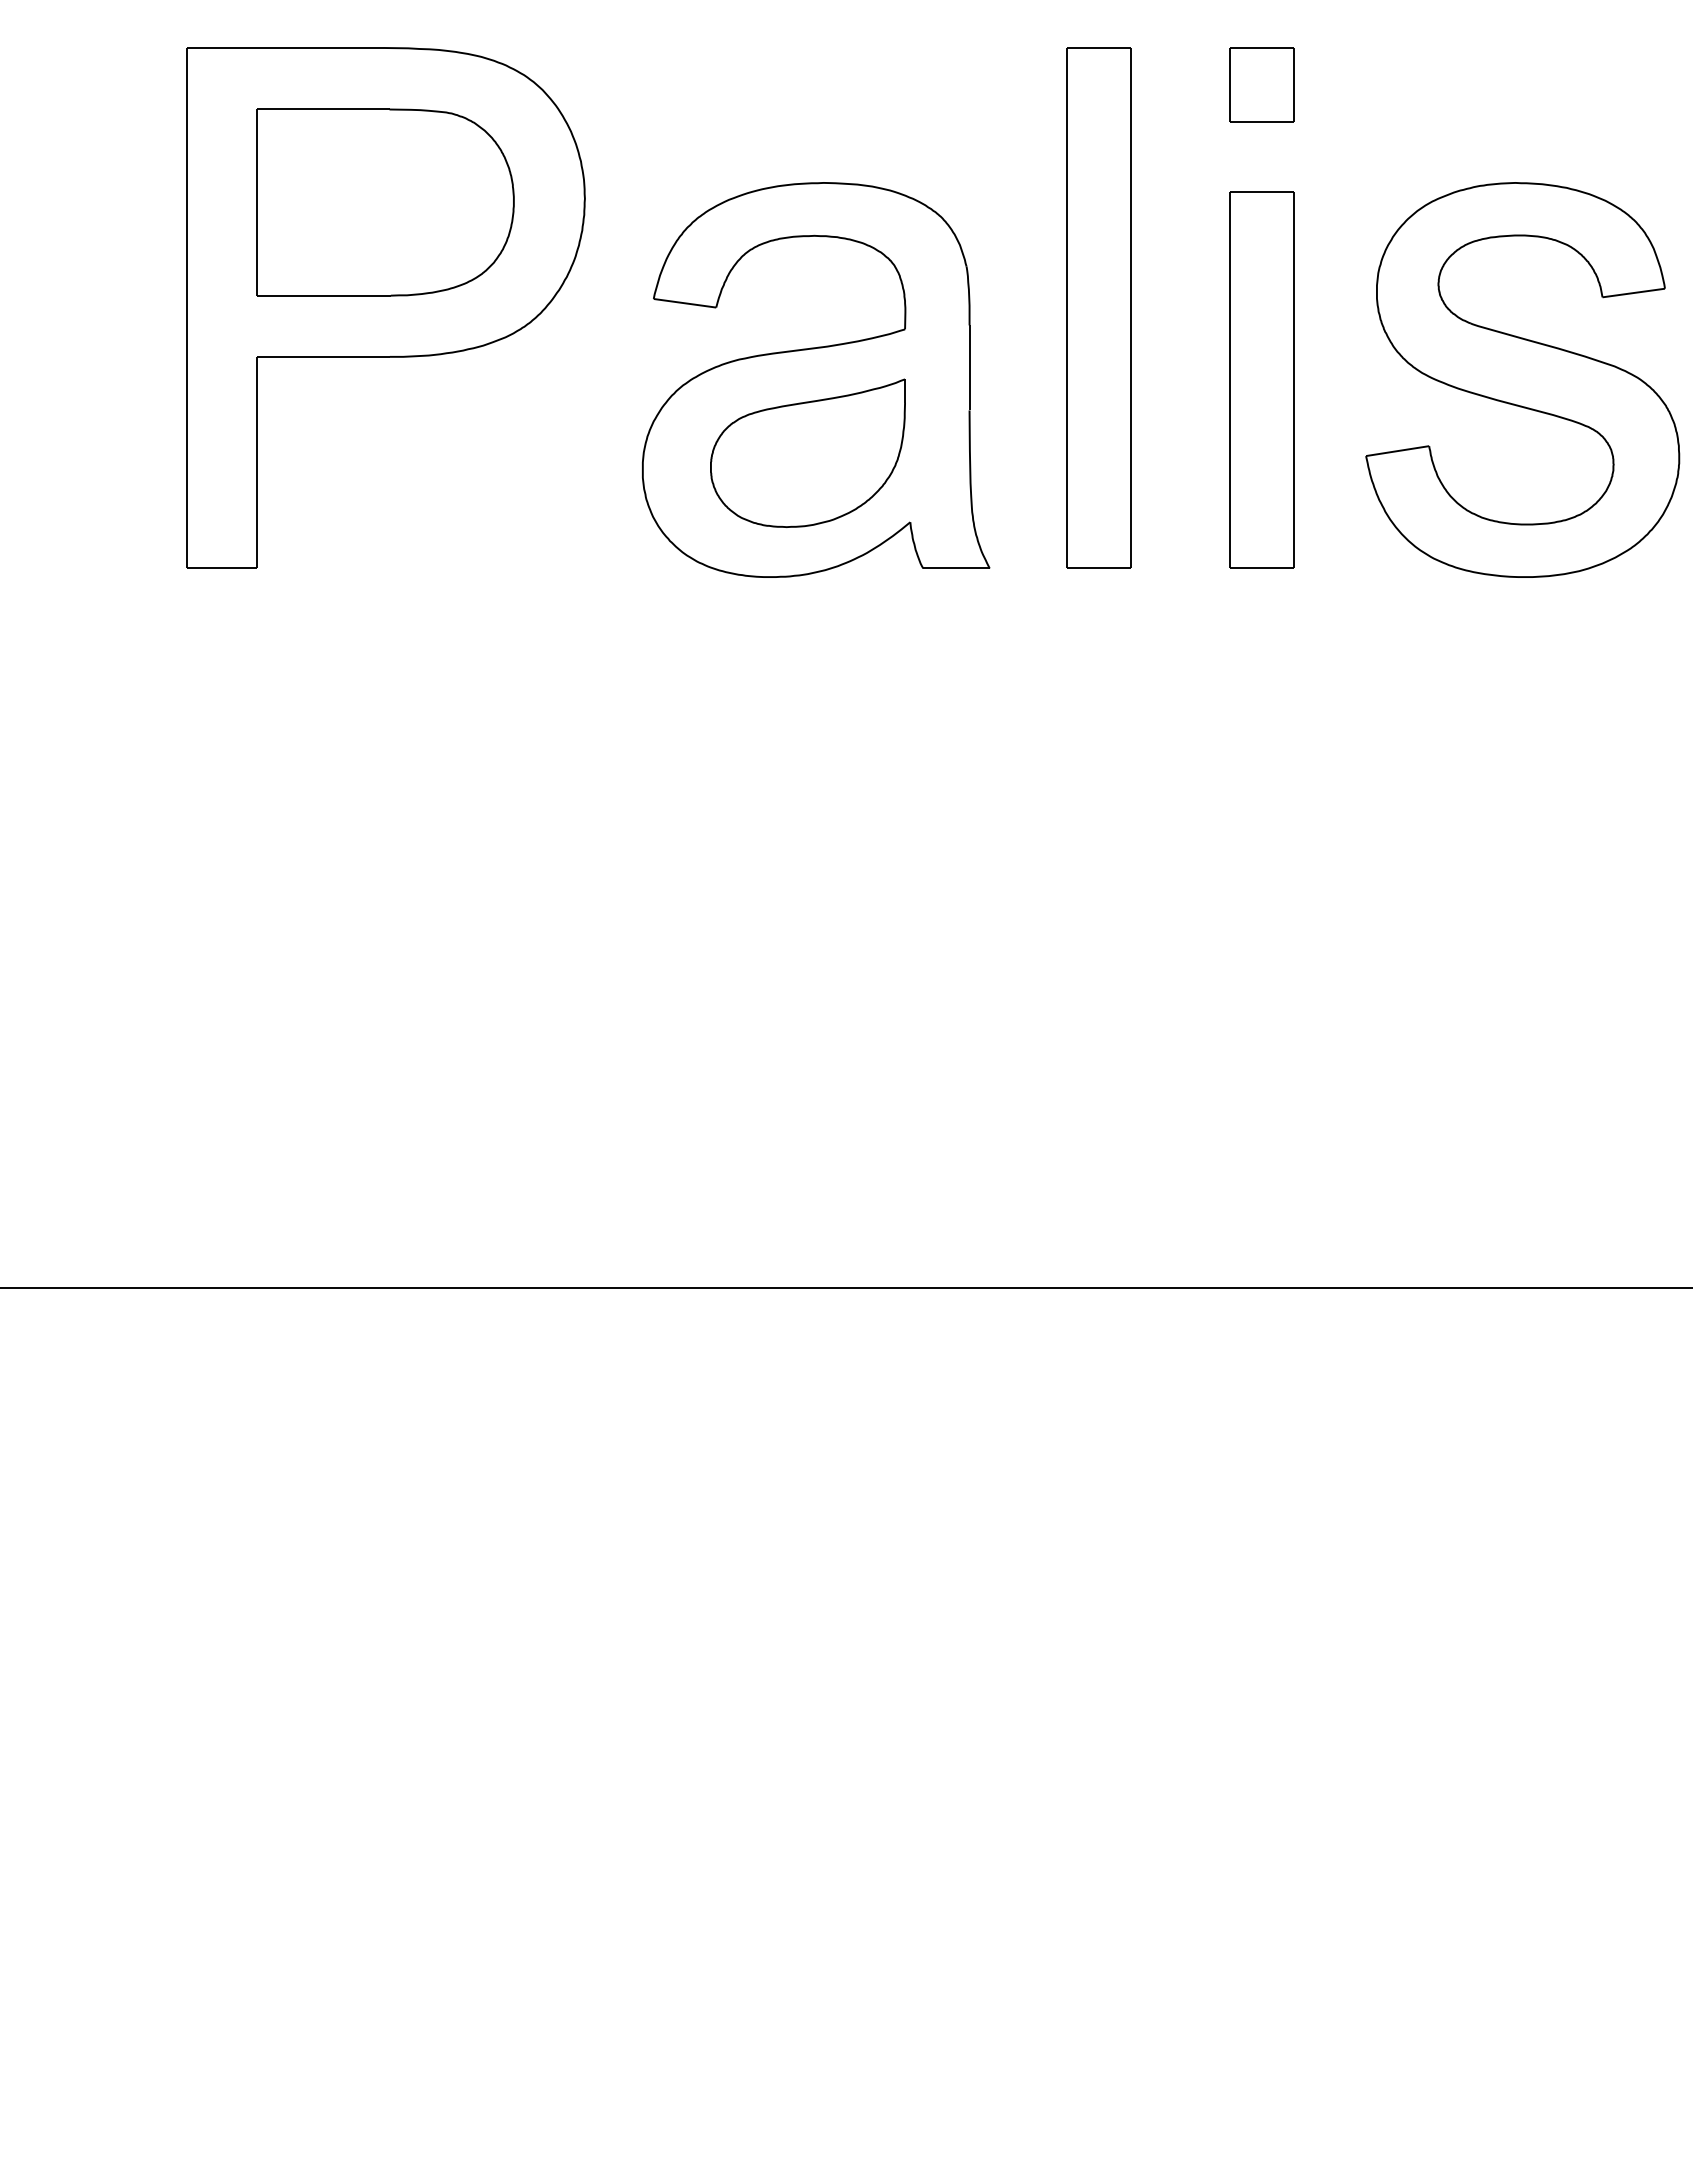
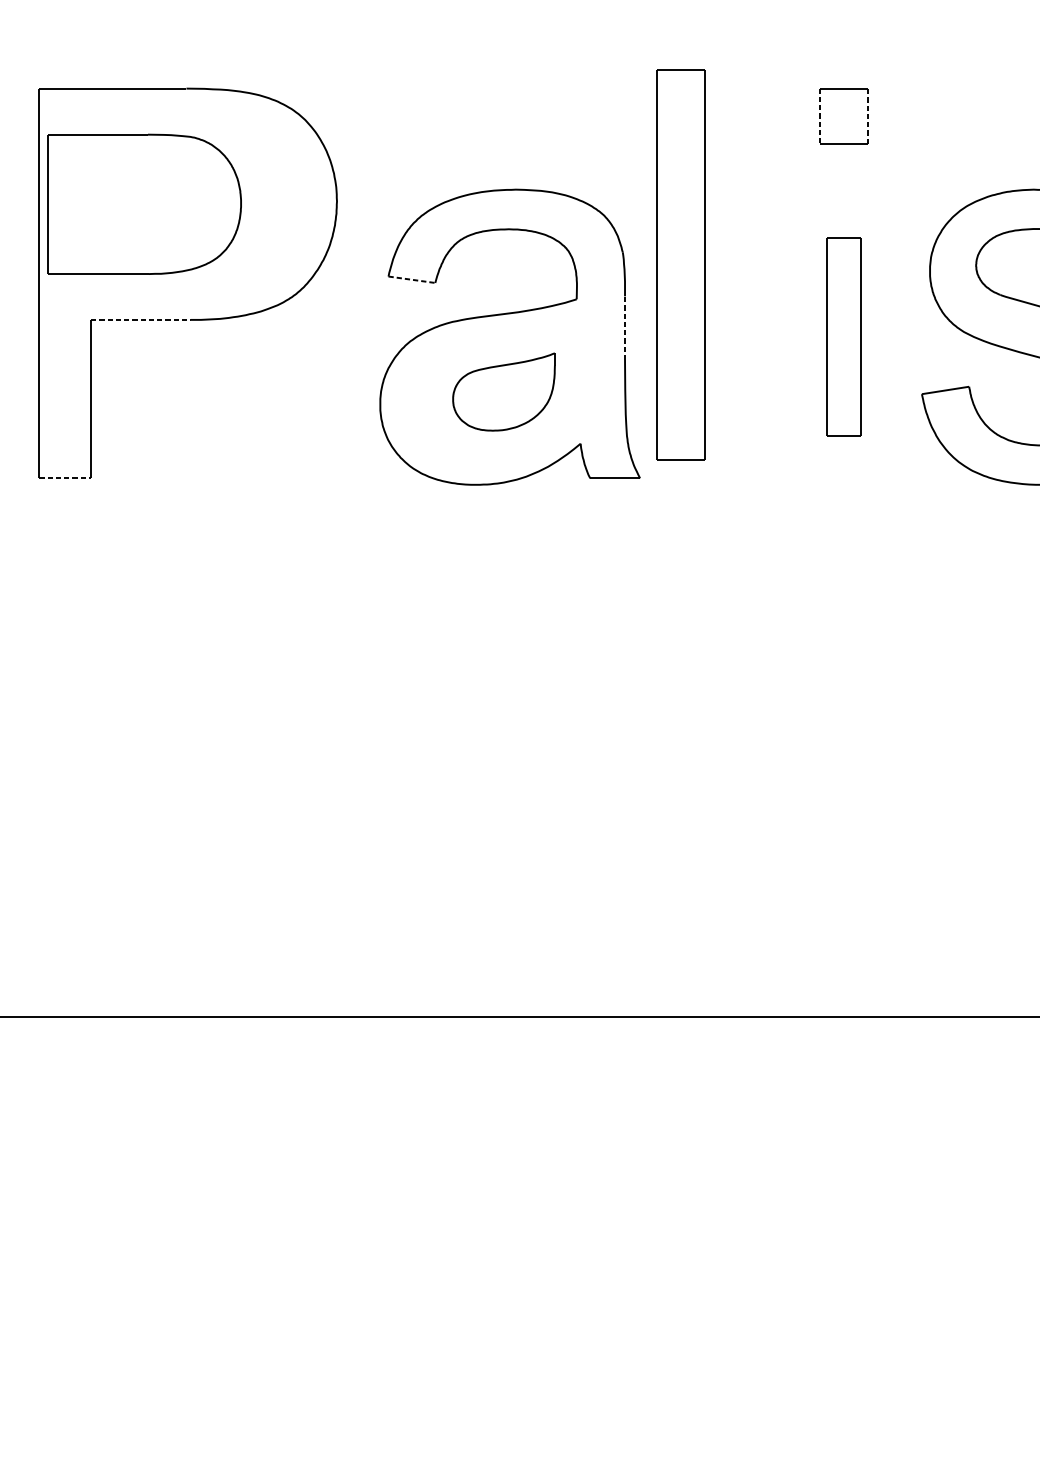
line: (1230, 84) -> (820, 115), solid -> dashed
line: (1294, 84) -> (868, 115), solid -> dashed
part: (385, 202) -> (144, 204), moved
line: (685, 303) -> (412, 279), solid -> dashed
part: (1098, 307) -> (680, 264), moved
line: (323, 356) -> (141, 319), solid -> dashed
line: (969, 367) -> (624, 327), solid -> dashed
part: (1261, 379) -> (843, 336), size x0.7
part: (807, 452) -> (503, 391), size x0.7
line: (222, 568) -> (65, 478), solid -> dashed

